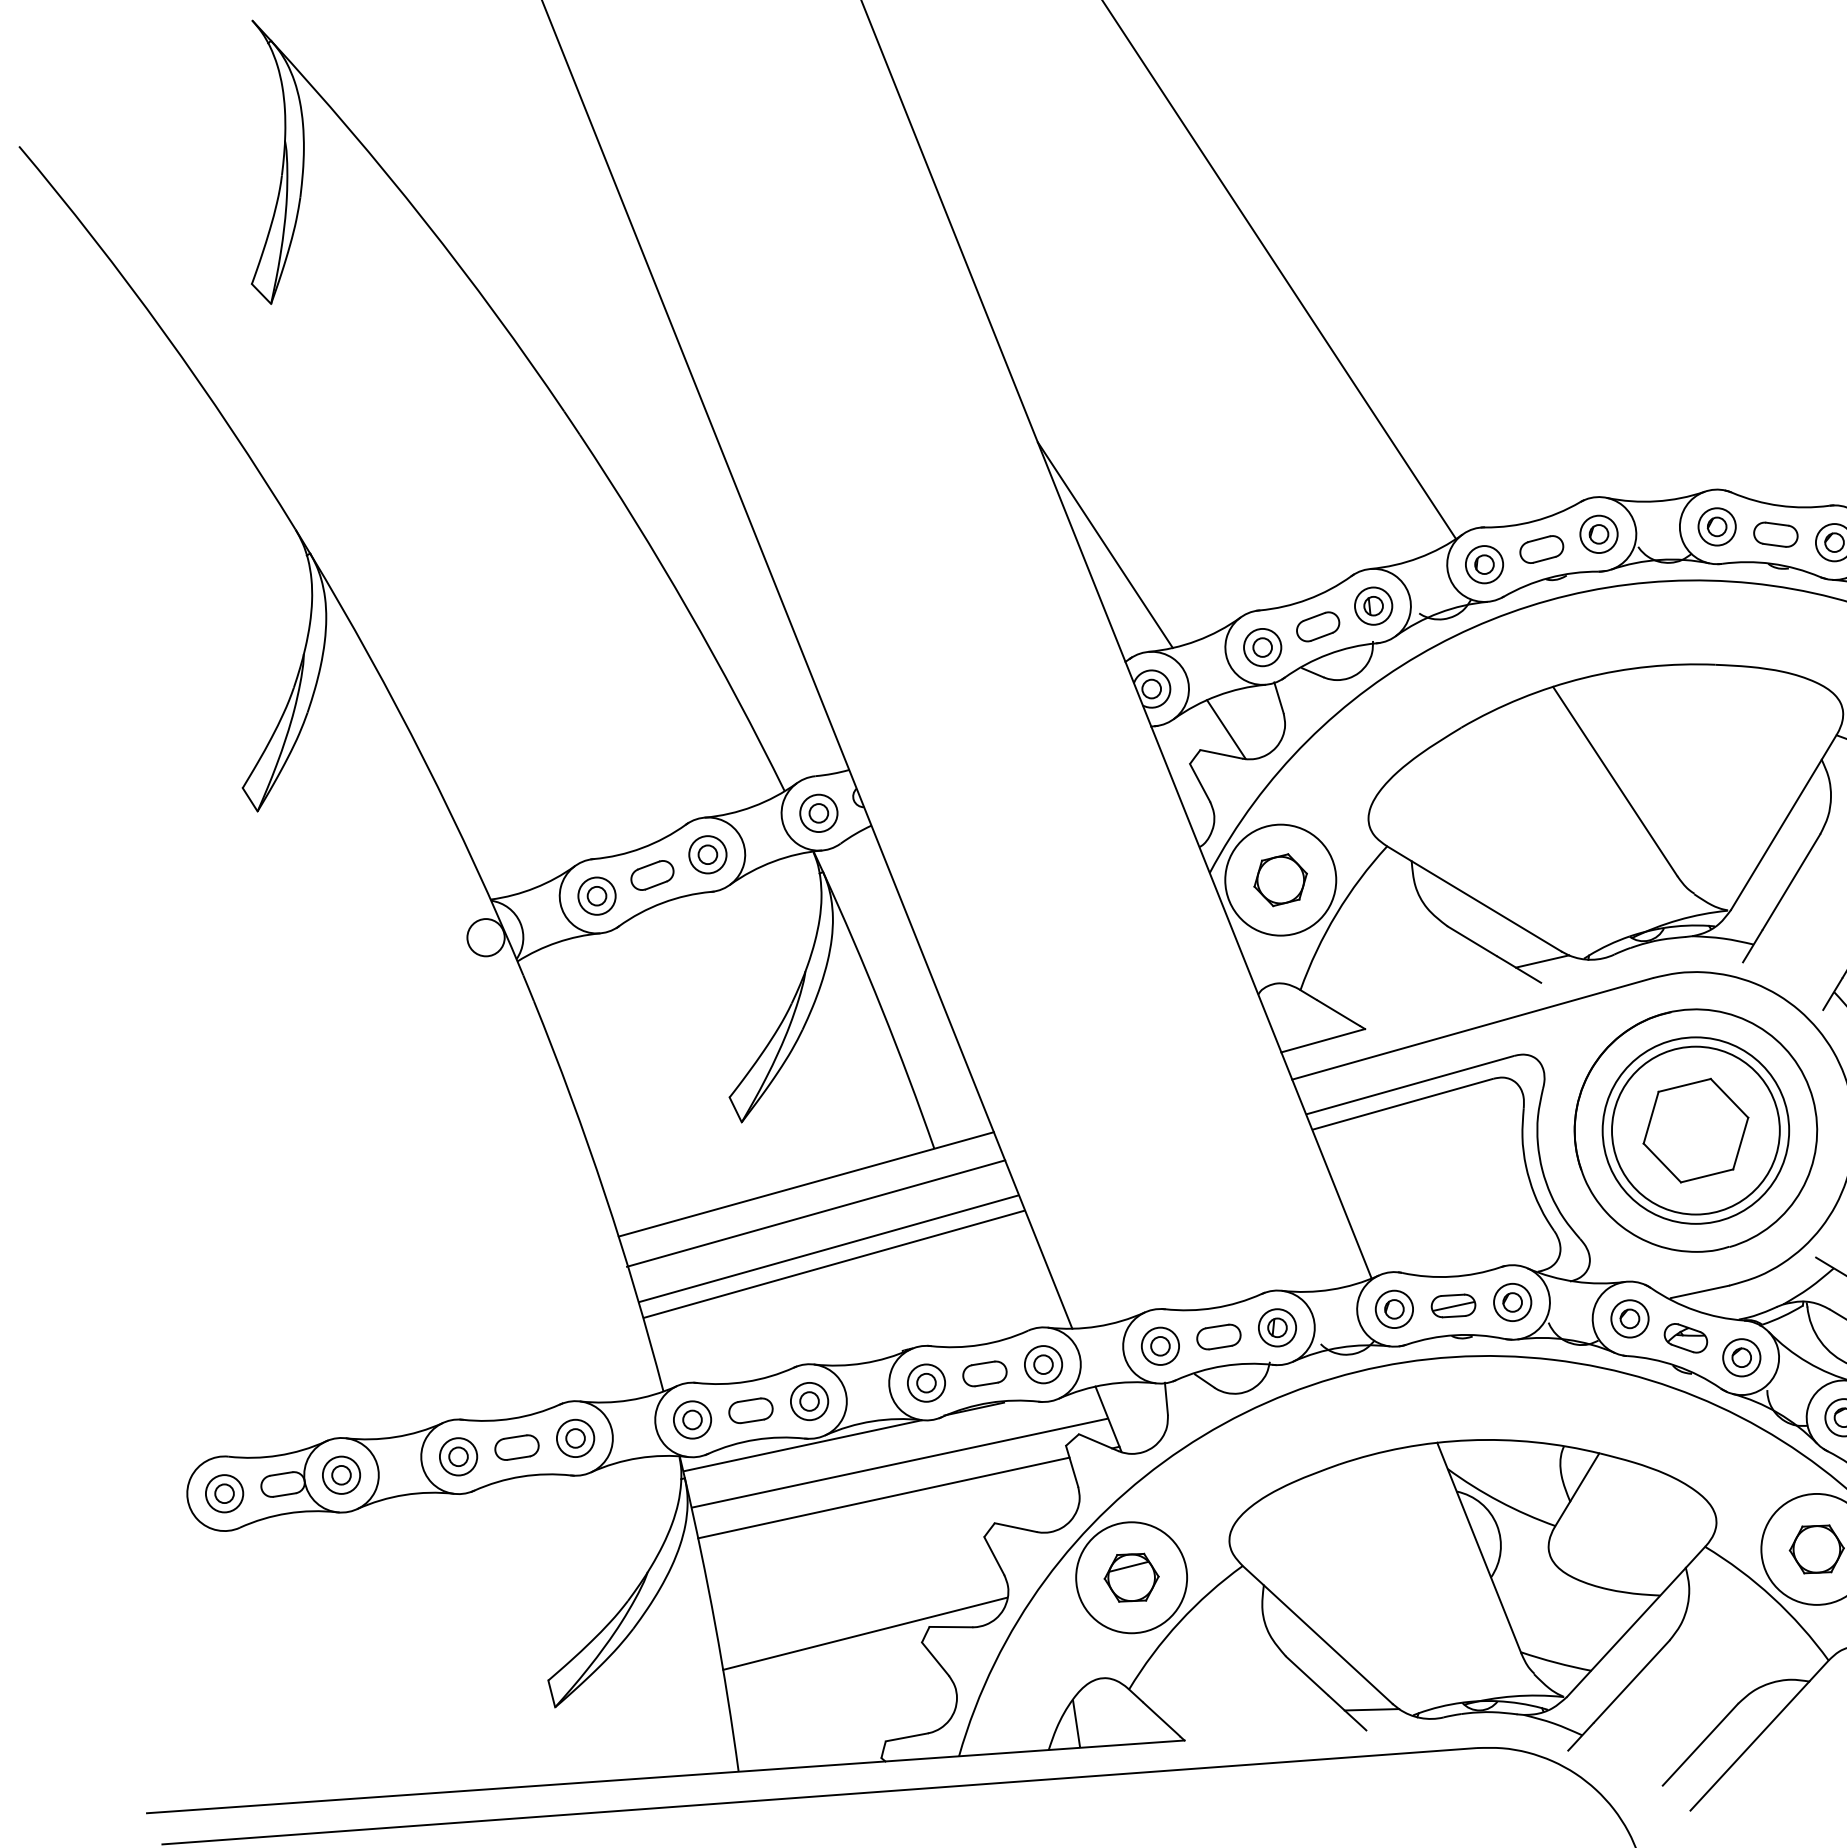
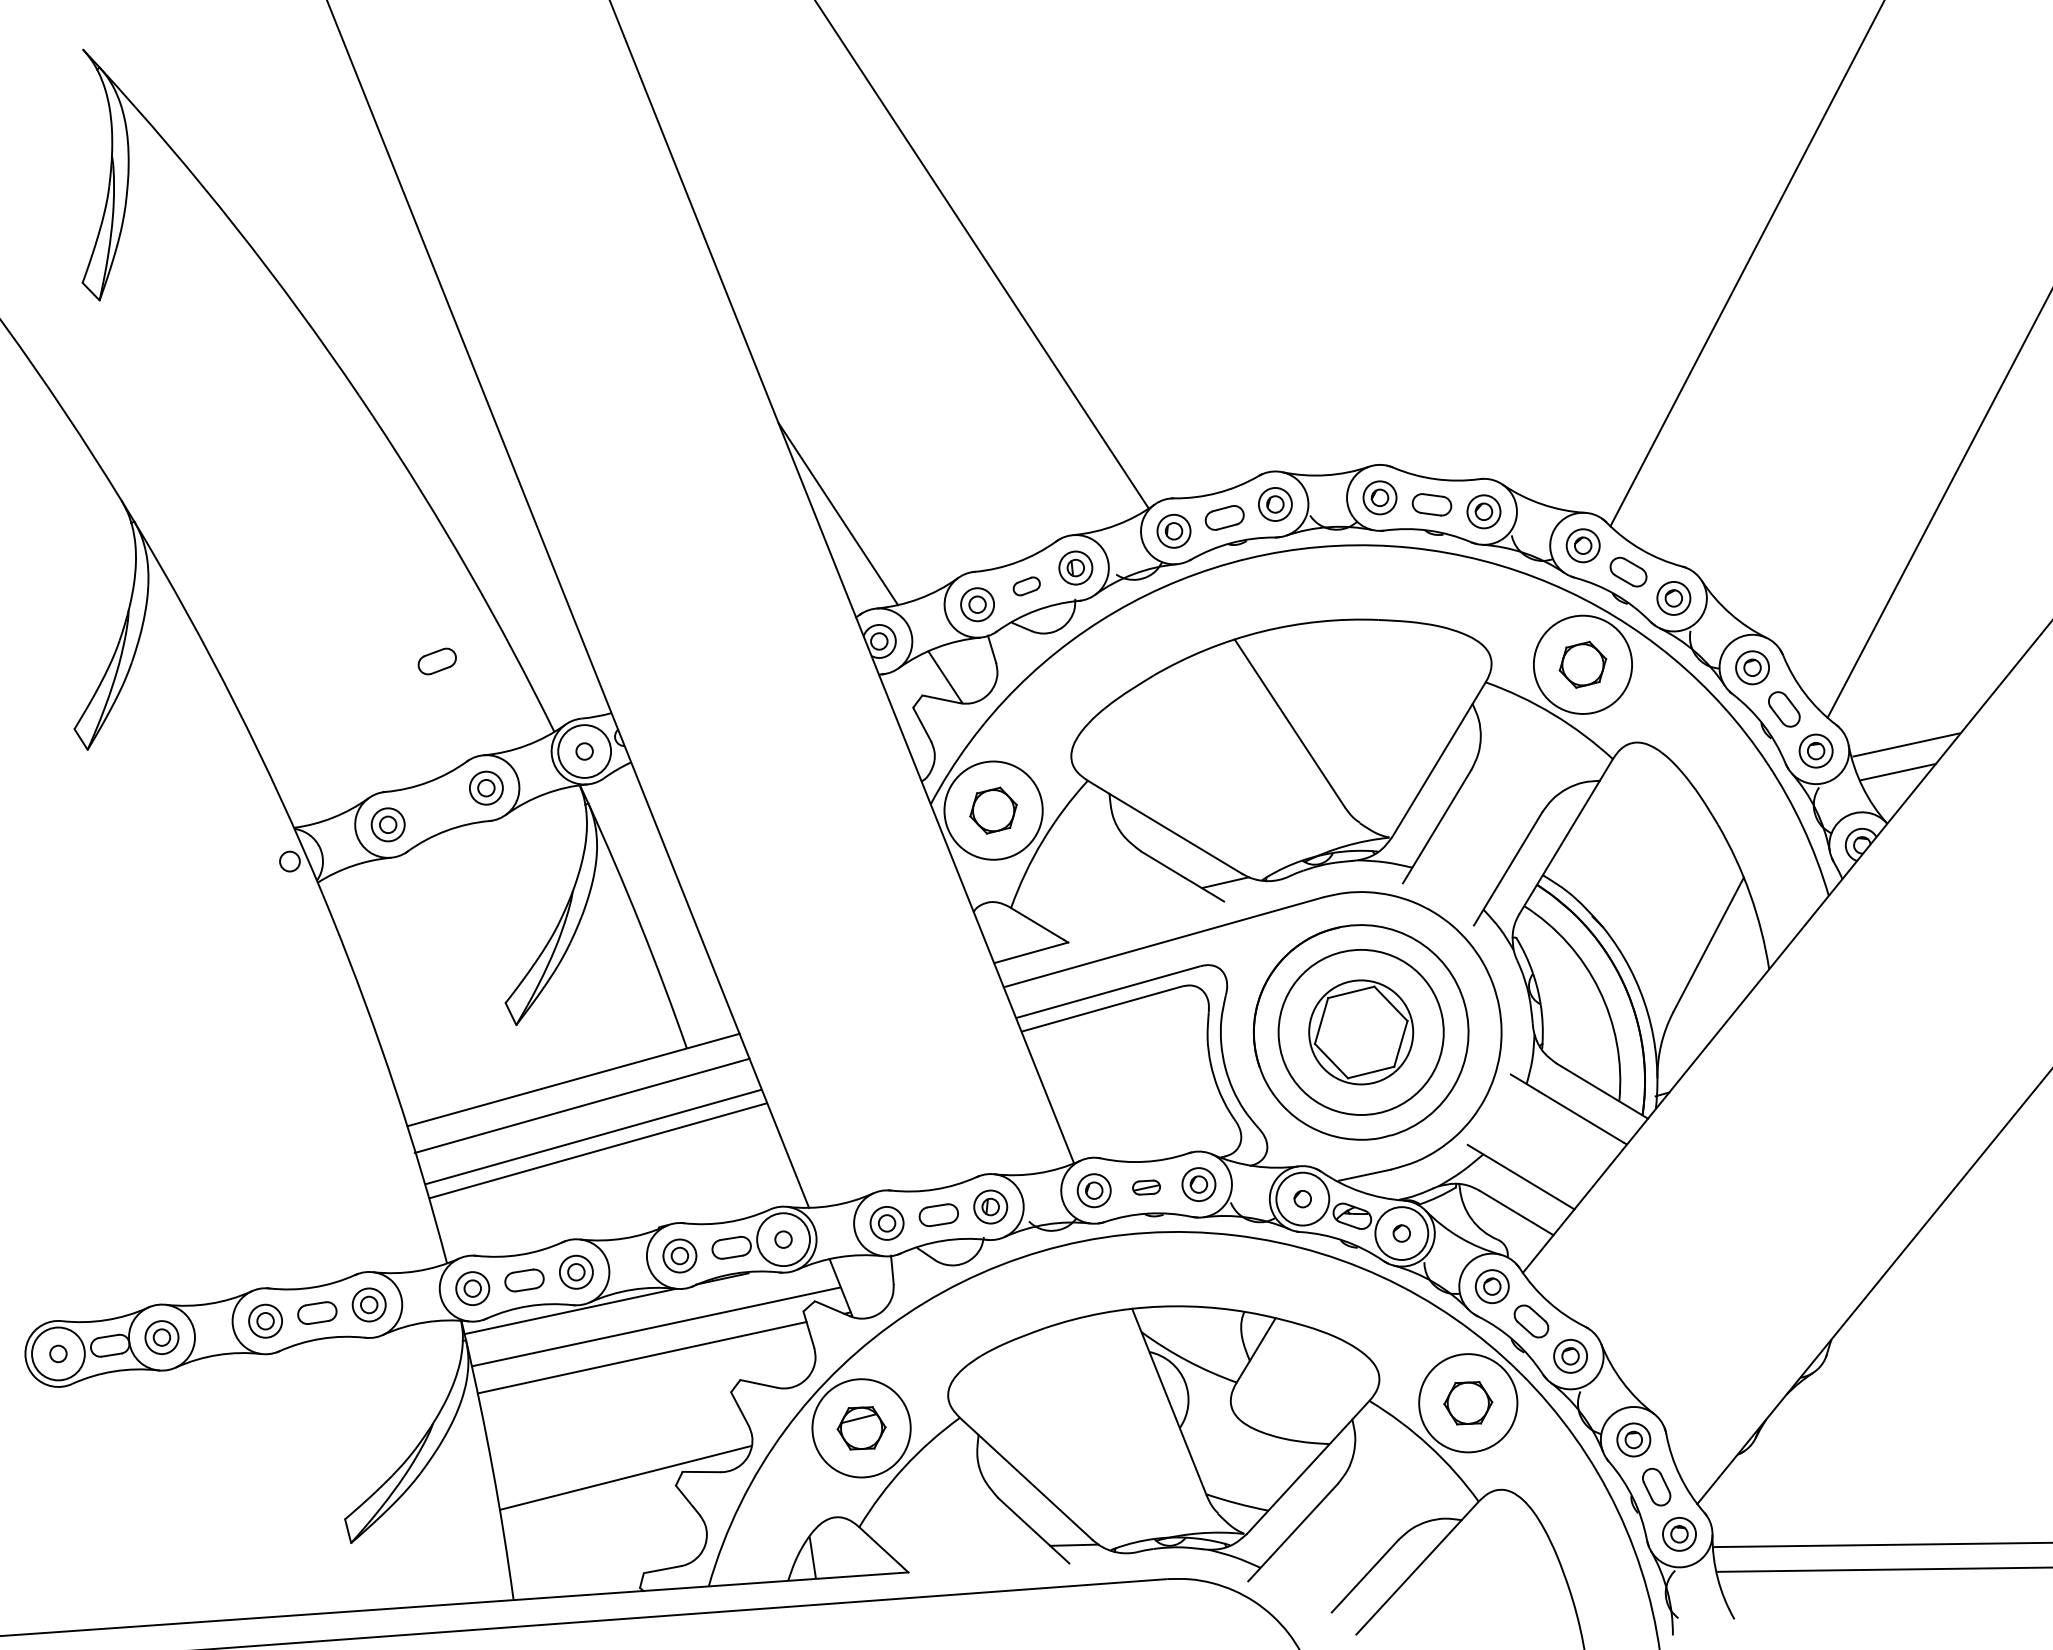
part: (1317, 626) -> (1026, 586), size x0.7
circle: (818, 813) -> (584, 751), size x1.6
part: (651, 875) -> (436, 661), moved
circle: (485, 937) -> (289, 861), size x0.6
circle: (1695, 1130) -> (1360, 1032), size x0.7
part: (1453, 1305) -> (1146, 1187), size x0.7
circle: (1629, 1318) -> (1302, 1198), size x1.6
circle: (1741, 1357) -> (1401, 1233), size x1.6
circle: (1043, 1364) -> (783, 1239), size x1.6
circle: (223, 1493) -> (57, 1353), size x1.6

